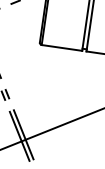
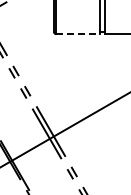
line: (62, 48) -> (78, 34), solid -> dashed

